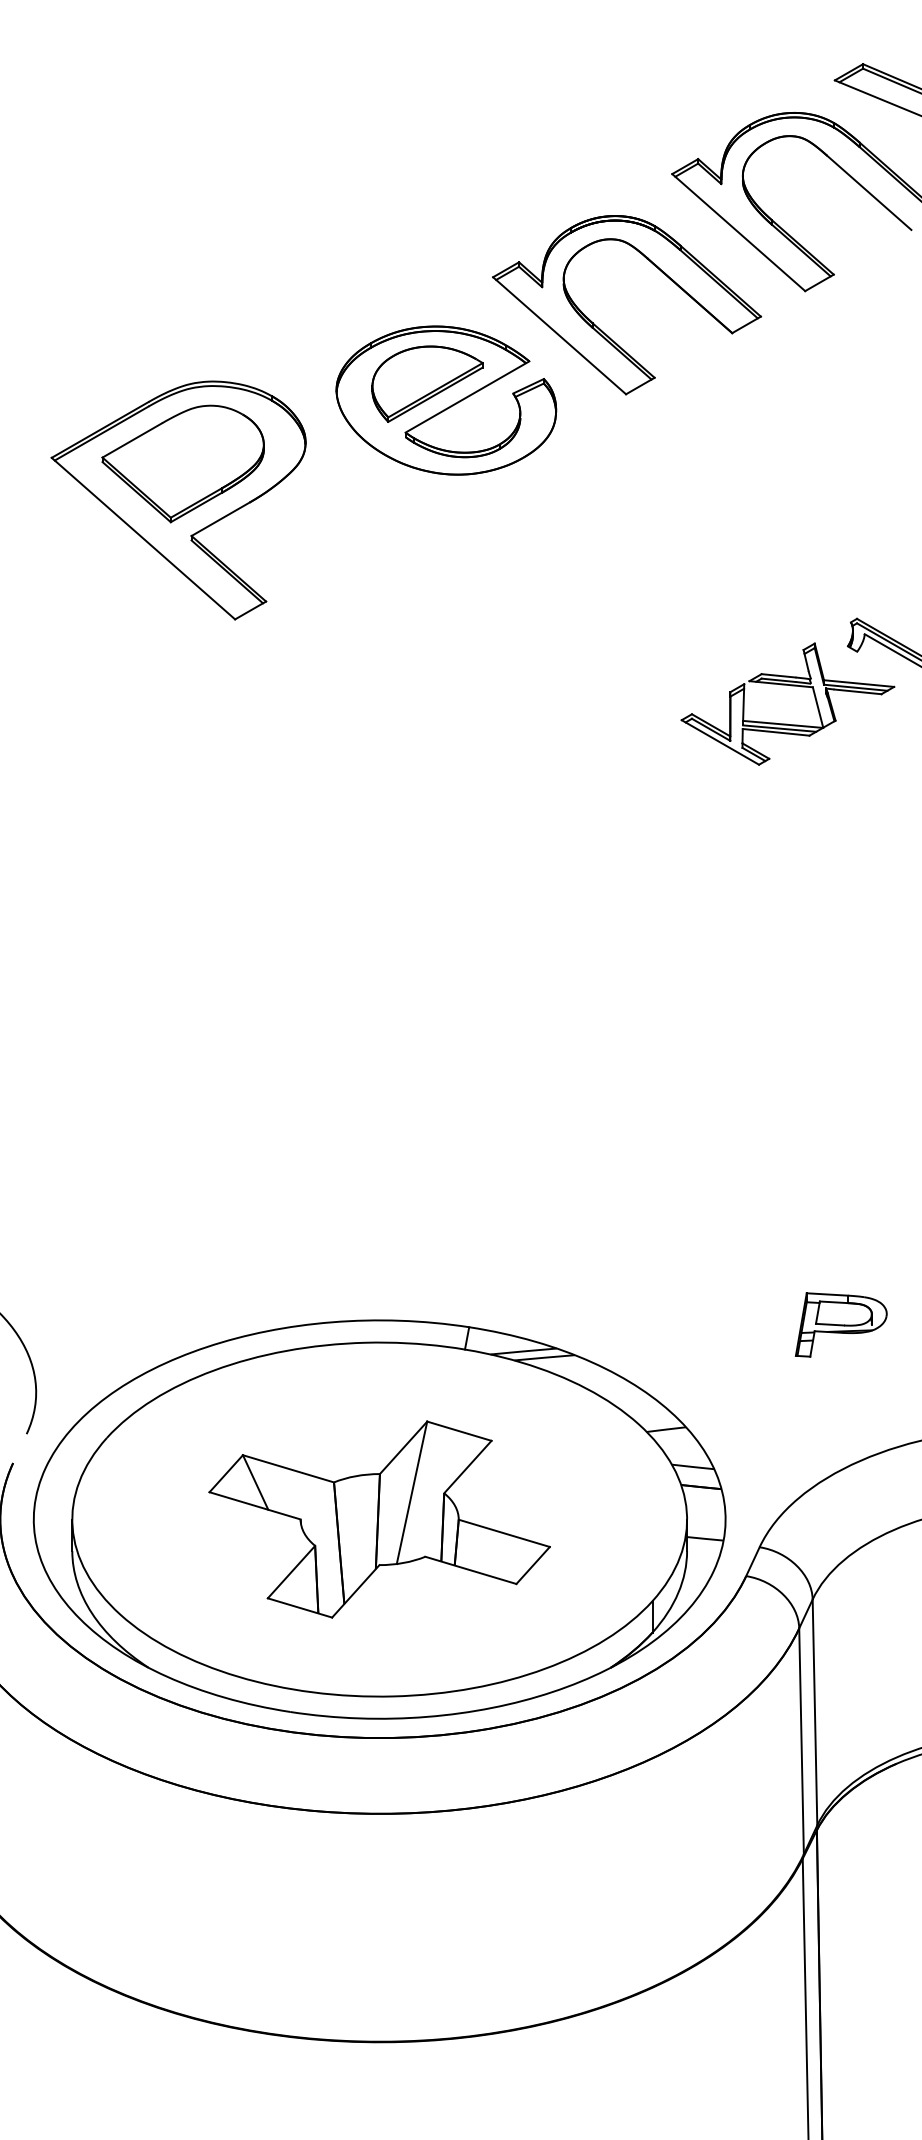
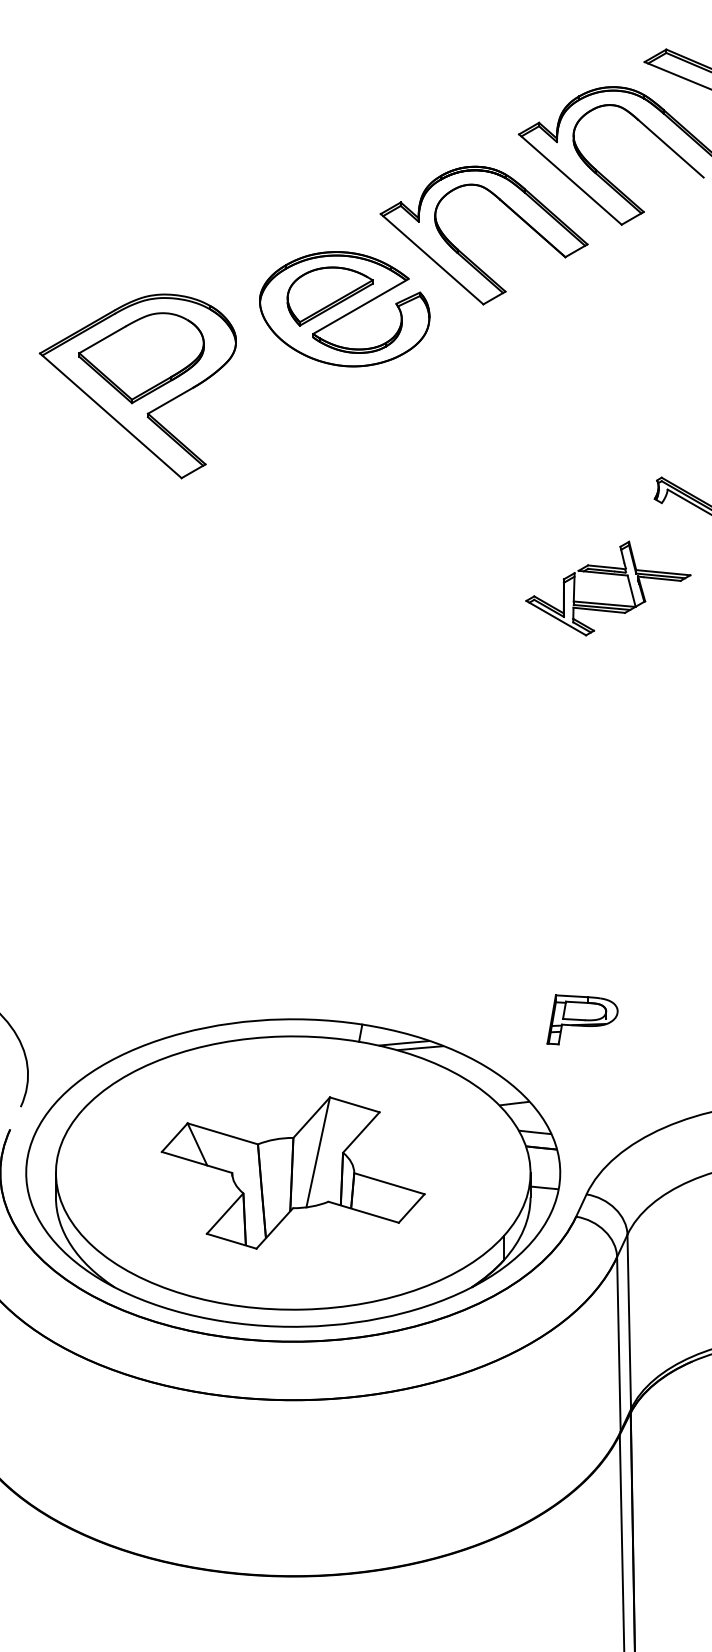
part: (794, 687) -> (613, 575), moved
part: (841, 1324) -> (582, 1019), moved

